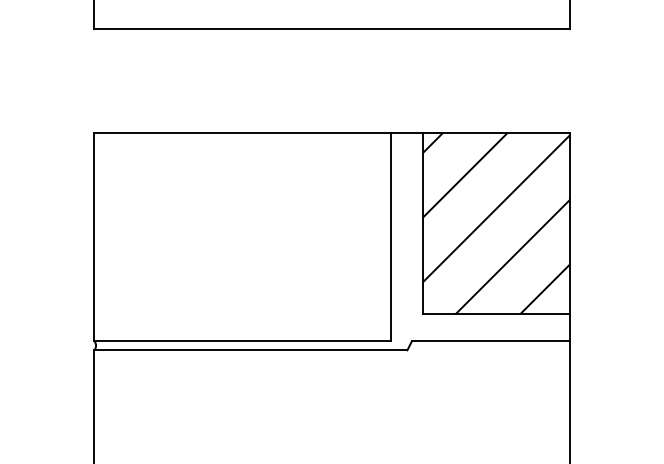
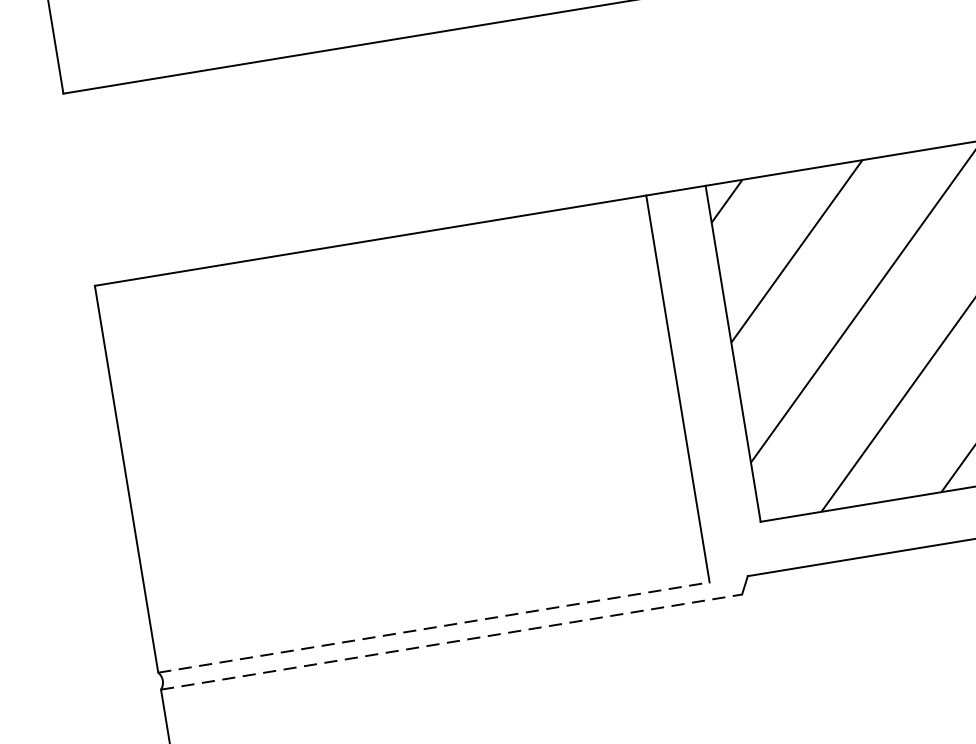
line: (242, 341) -> (433, 628), solid -> dashed
line: (250, 350) -> (450, 642), solid -> dashed

